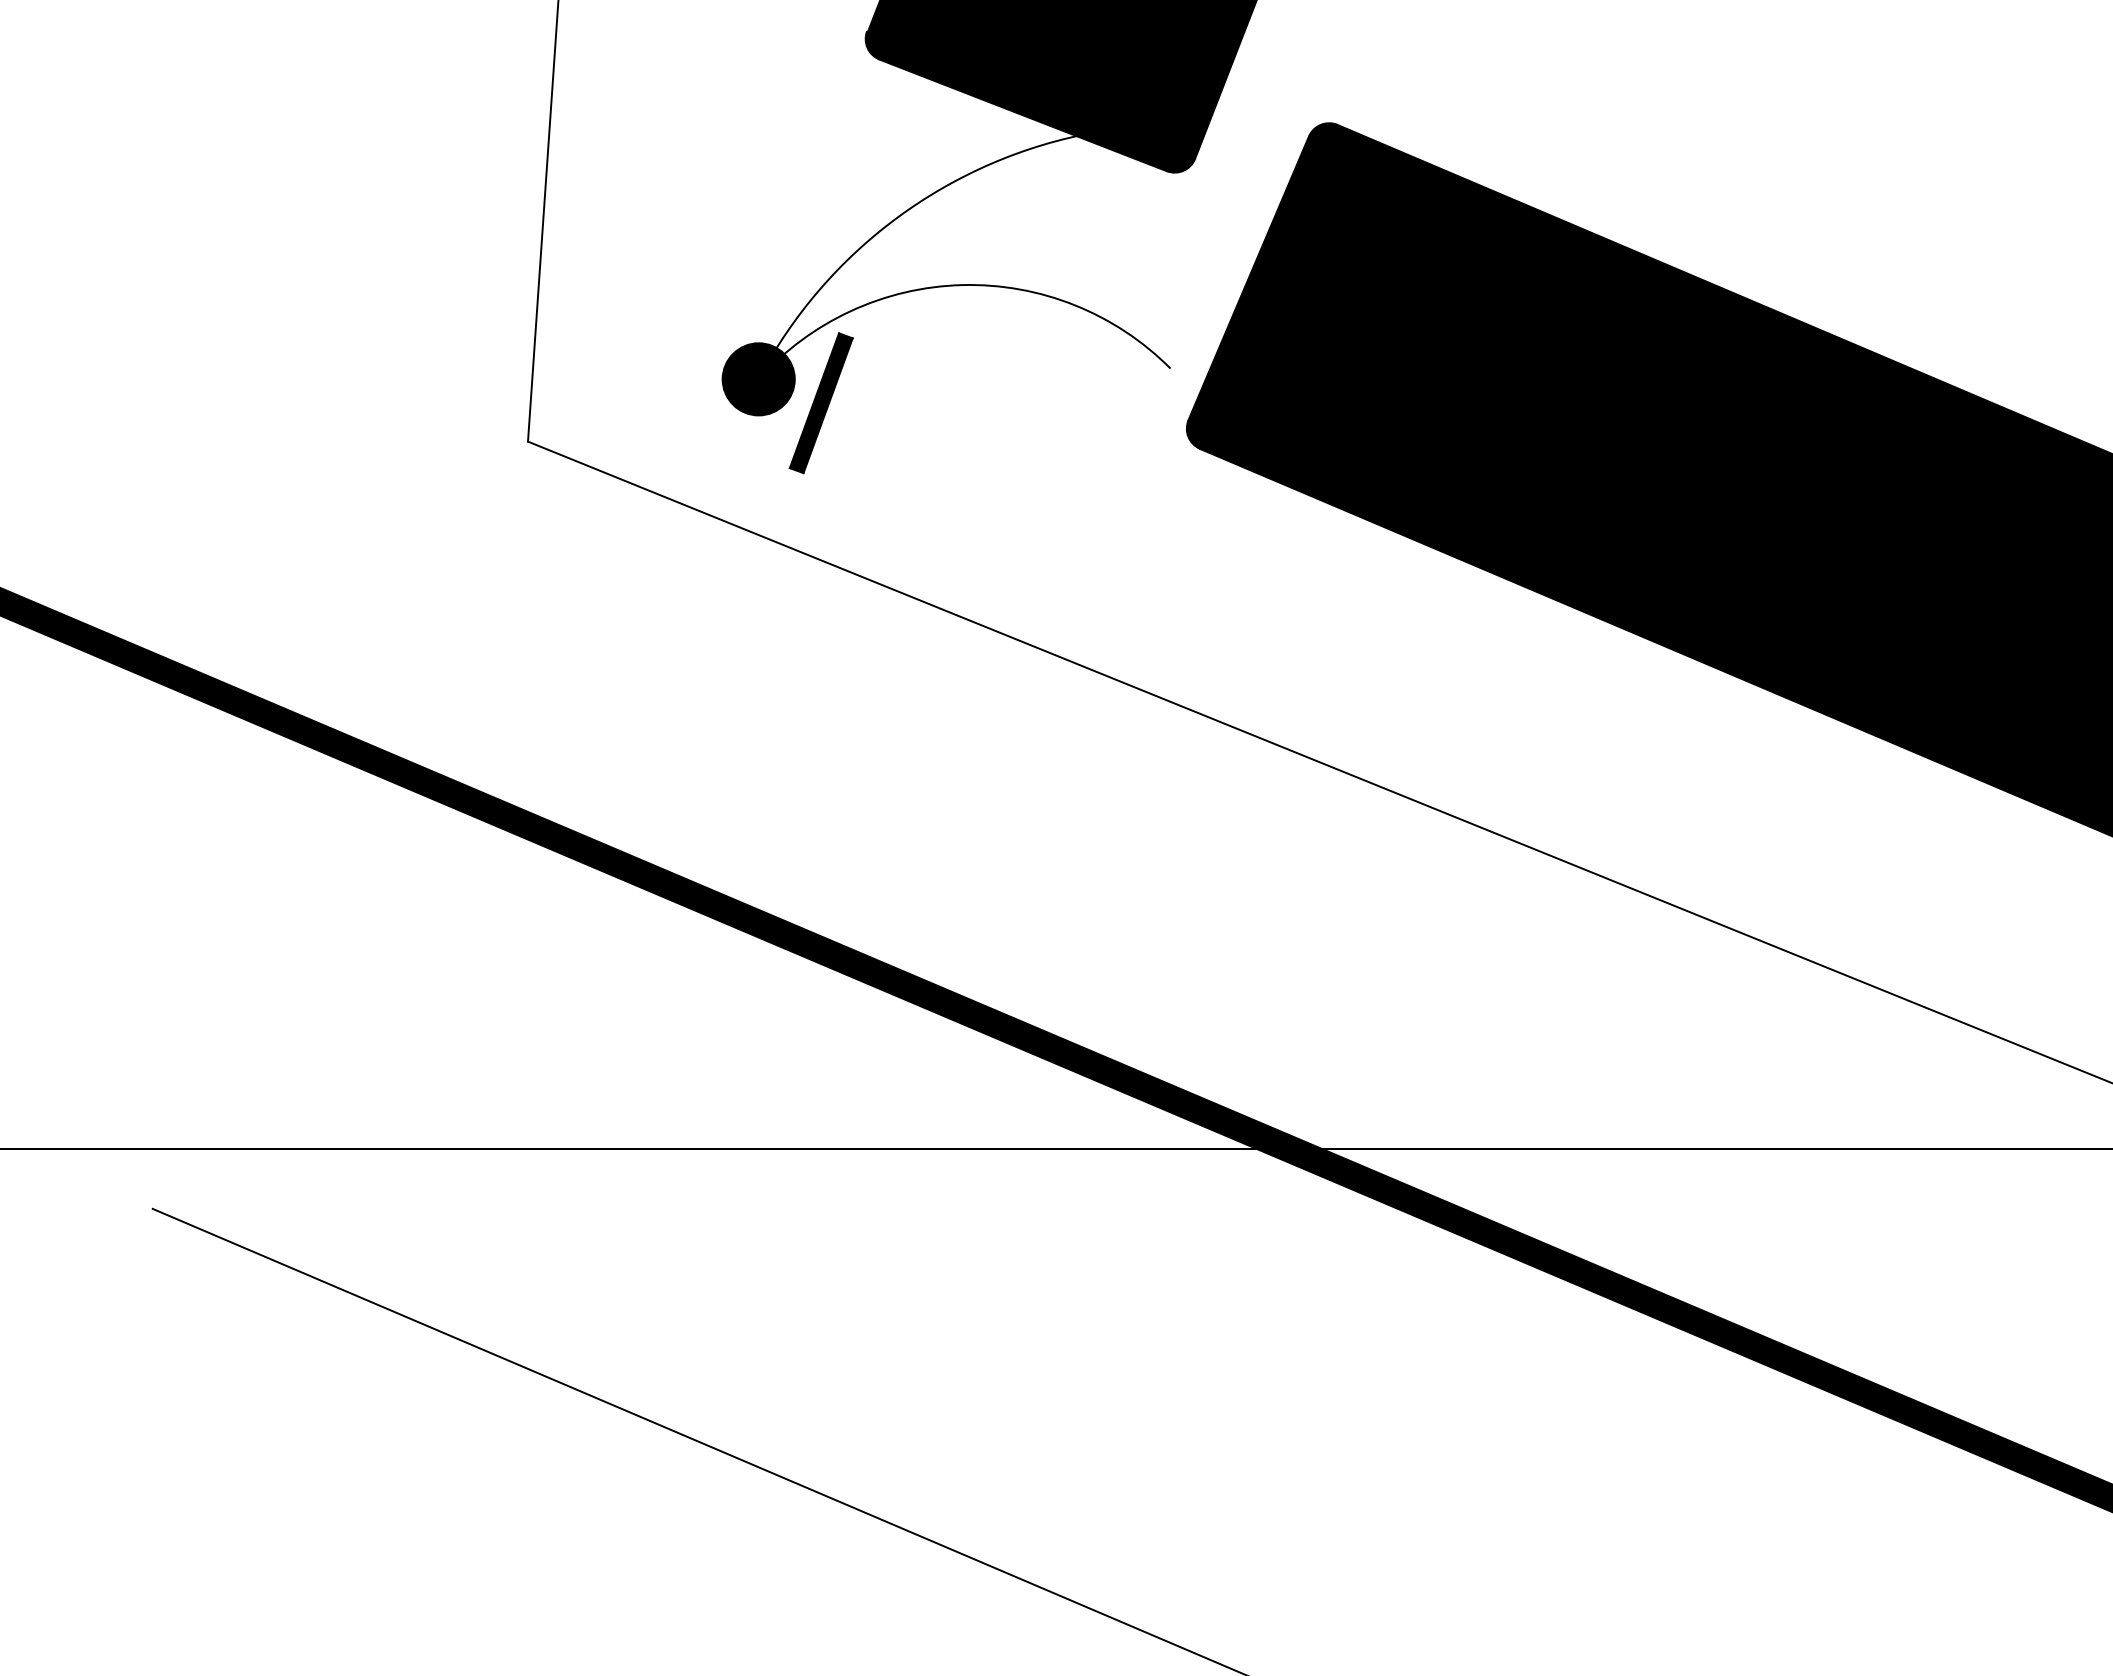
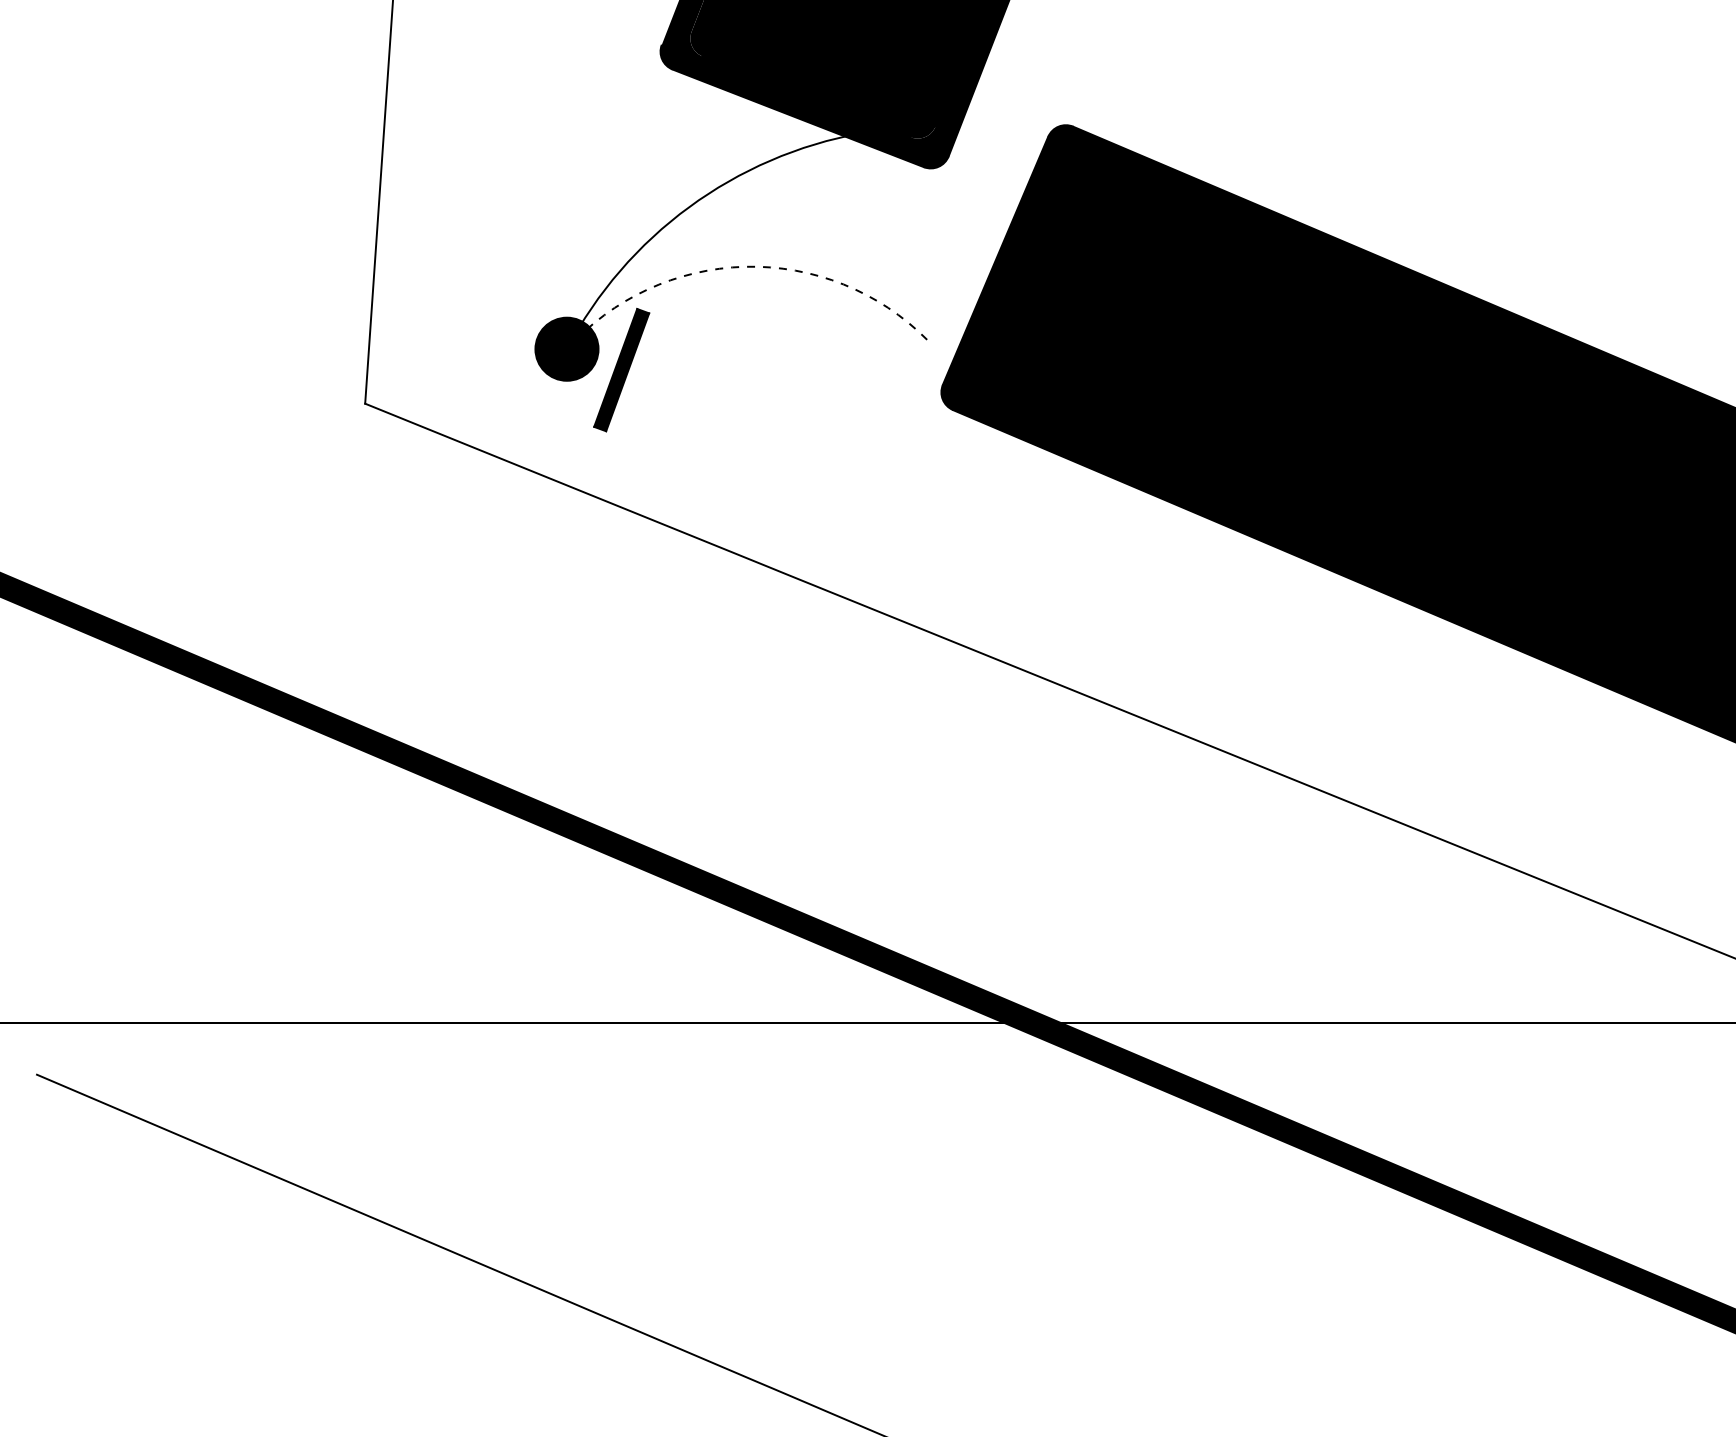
arc: (962, 285) -> (745, 267), solid -> dashed

